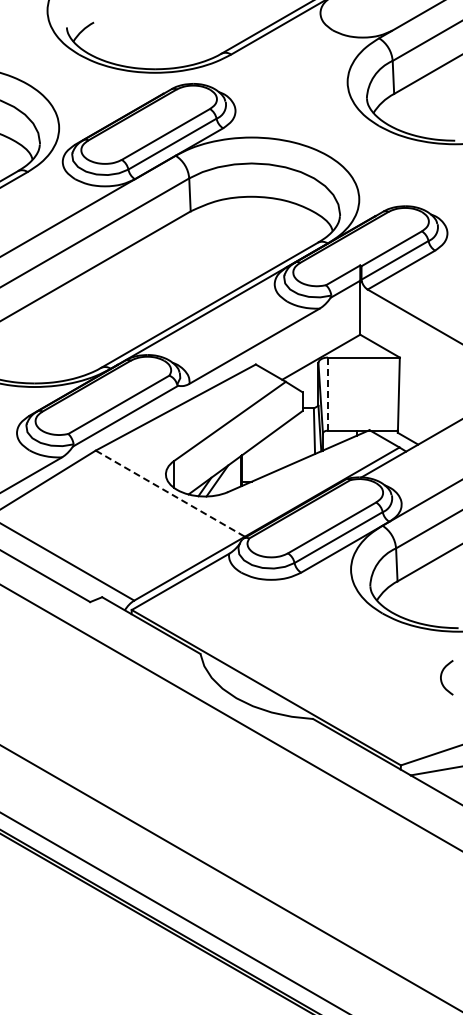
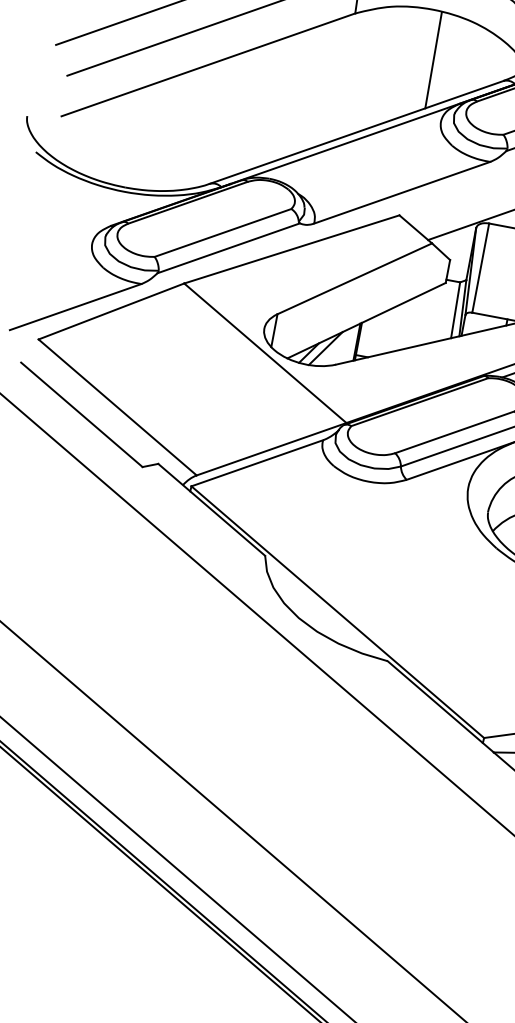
line: (259, 236) -> (433, 59), added
line: (328, 394) -> (481, 268), dashed -> solid
line: (170, 493) -> (265, 353), dashed -> solid

